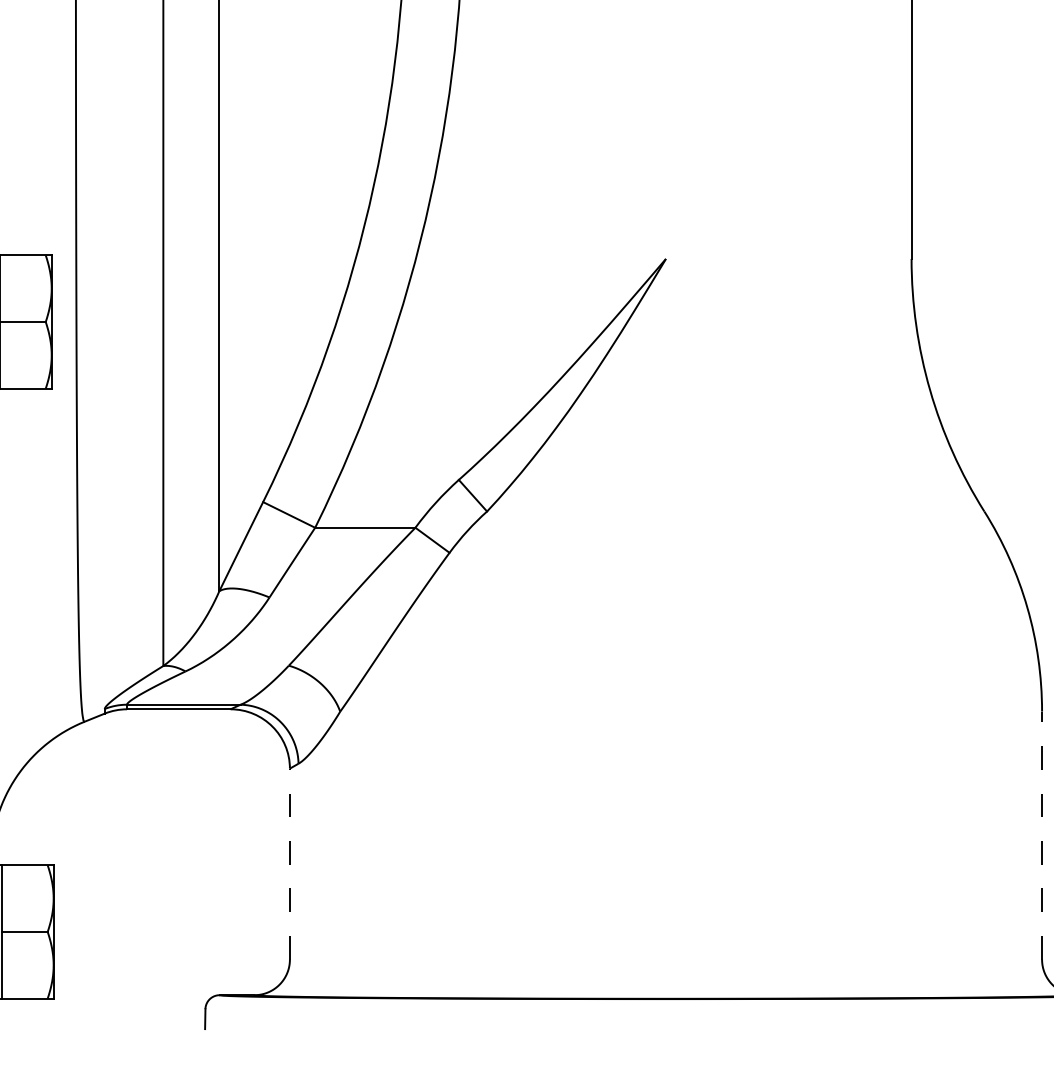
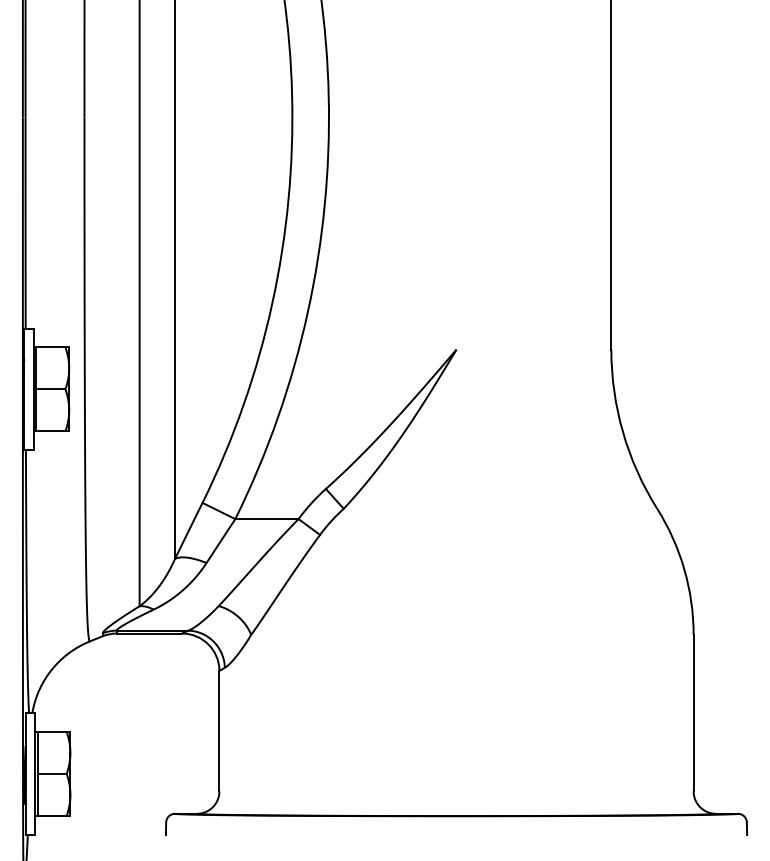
line: (1041, 834) -> (693, 712), dashed -> solid
line: (290, 863) -> (219, 730), dashed -> solid

